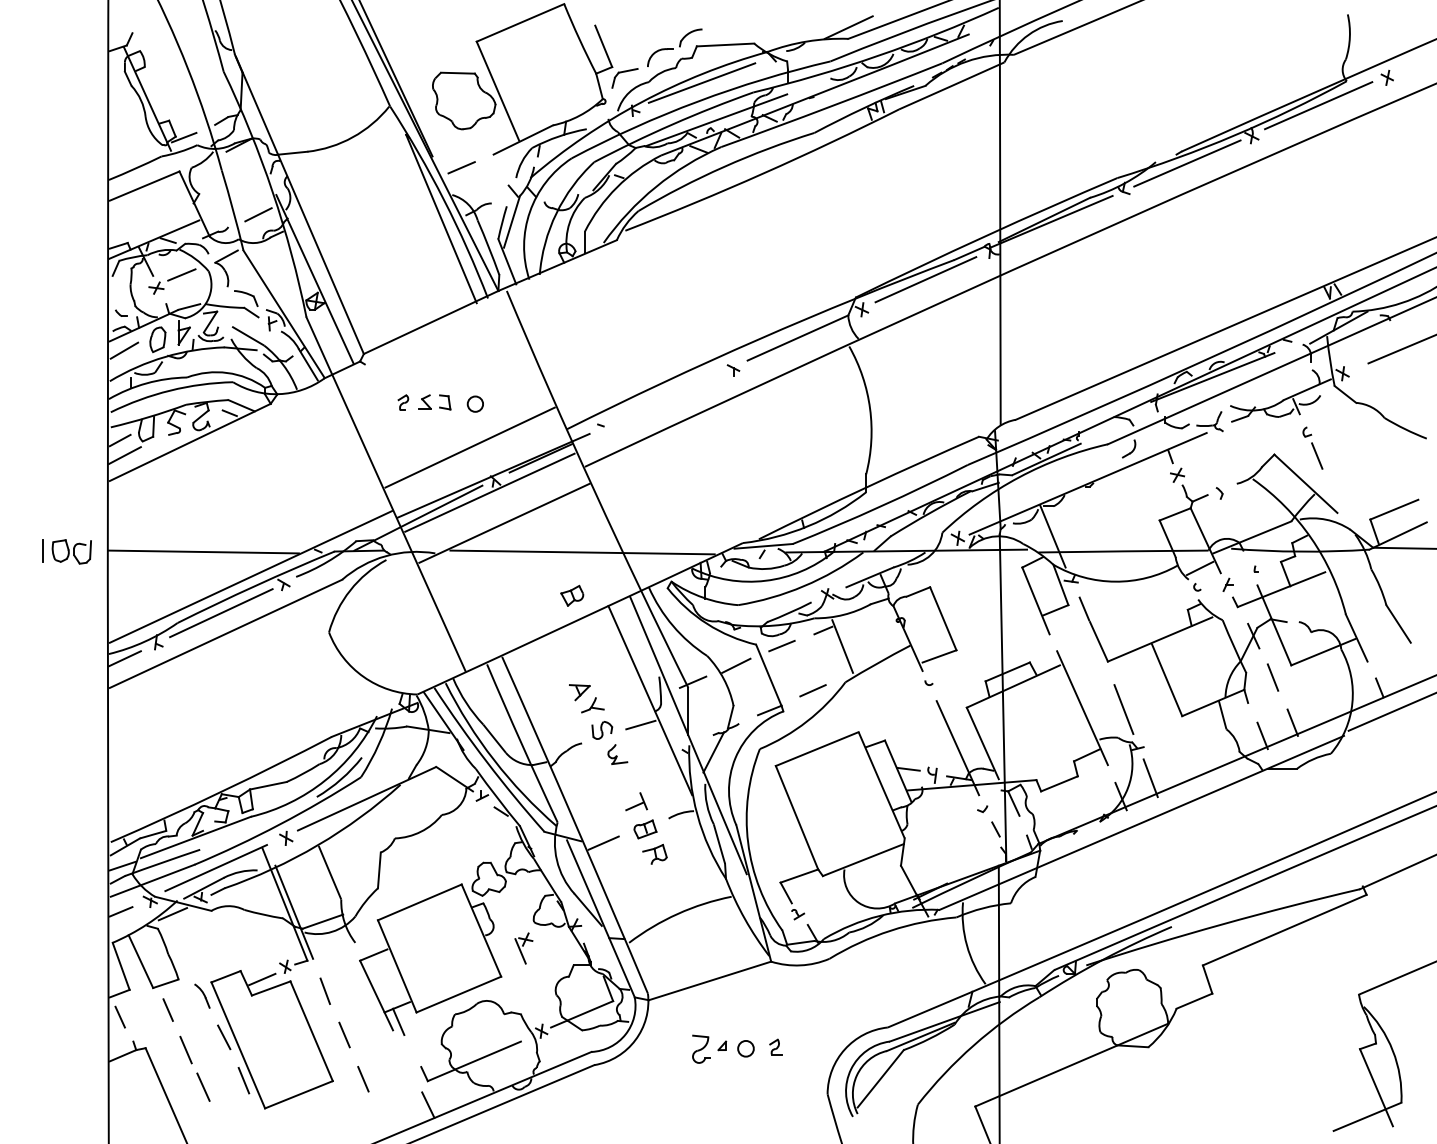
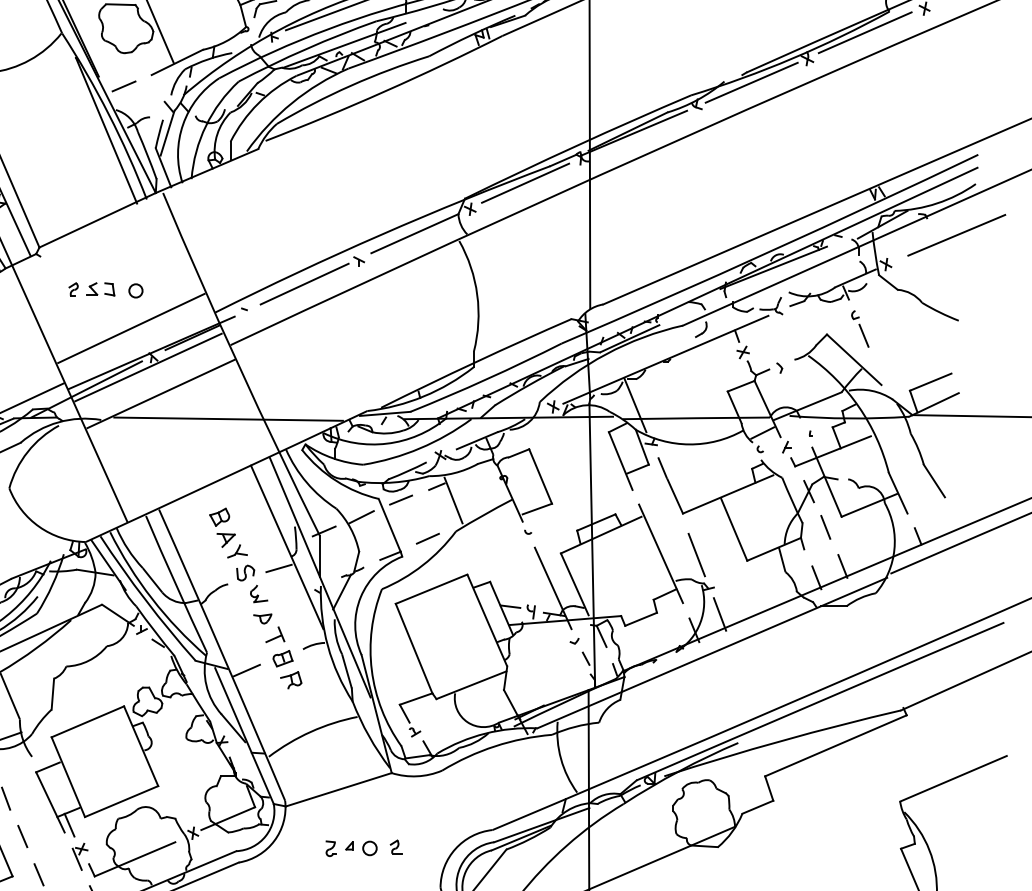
line: (670, 395) -> (304, 283), added
part: (572, 595) -> (219, 516), moved
part: (621, 783) -> (262, 618), added
part: (523, 948) -> (79, 856), moved
part: (700, 1048) -> (330, 848), size x0.62

